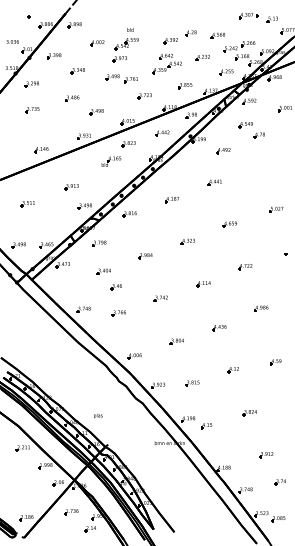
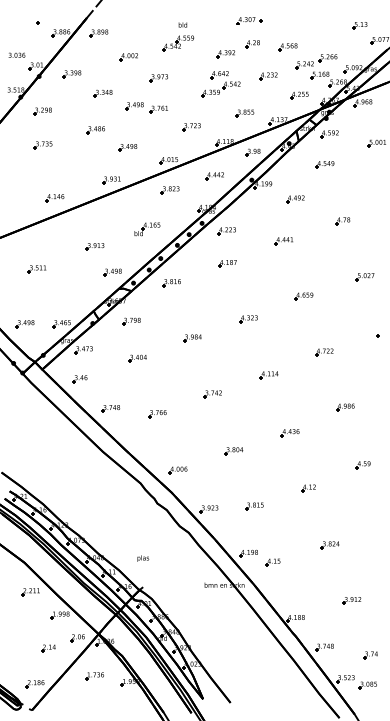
part: (248, 16) -> (249, 21), moved
part: (126, 39) -> (177, 37), moved
part: (121, 78) -> (146, 107), moved
part: (258, 135) -> (341, 221), moved
part: (111, 161) -> (147, 229), moved
part: (171, 175) -> (226, 231), added
part: (115, 287) -> (78, 379), moved
part: (275, 362) -> (362, 465), moved
text: (98, 415) -> (143, 557), moved
part: (279, 482) -> (369, 655), moved
part: (89, 529) -> (47, 649), moved

